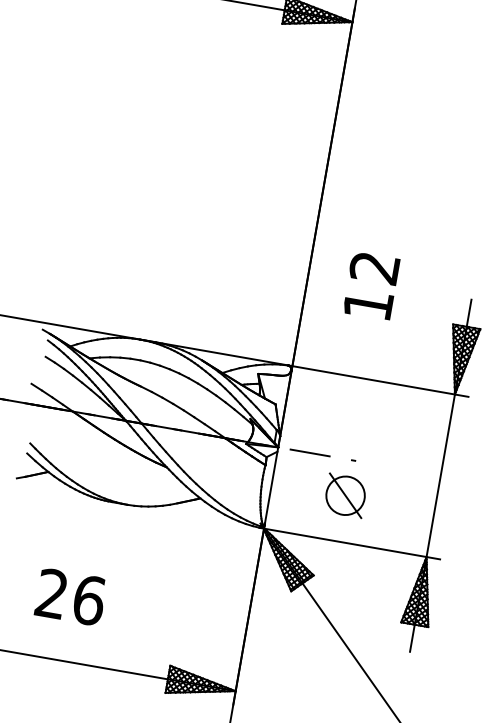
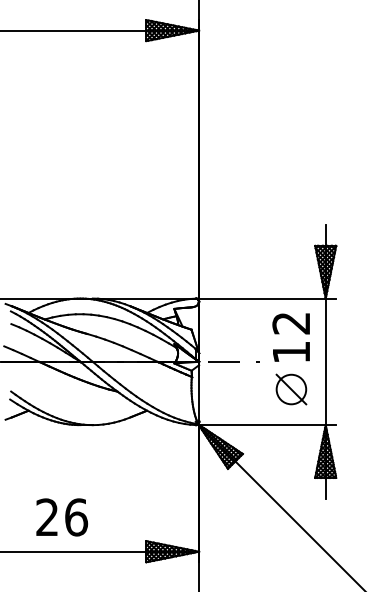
text: (370, 285) -> (290, 337), moved
part: (345, 495) -> (291, 389), moved
text: (70, 597) -> (61, 517), moved

